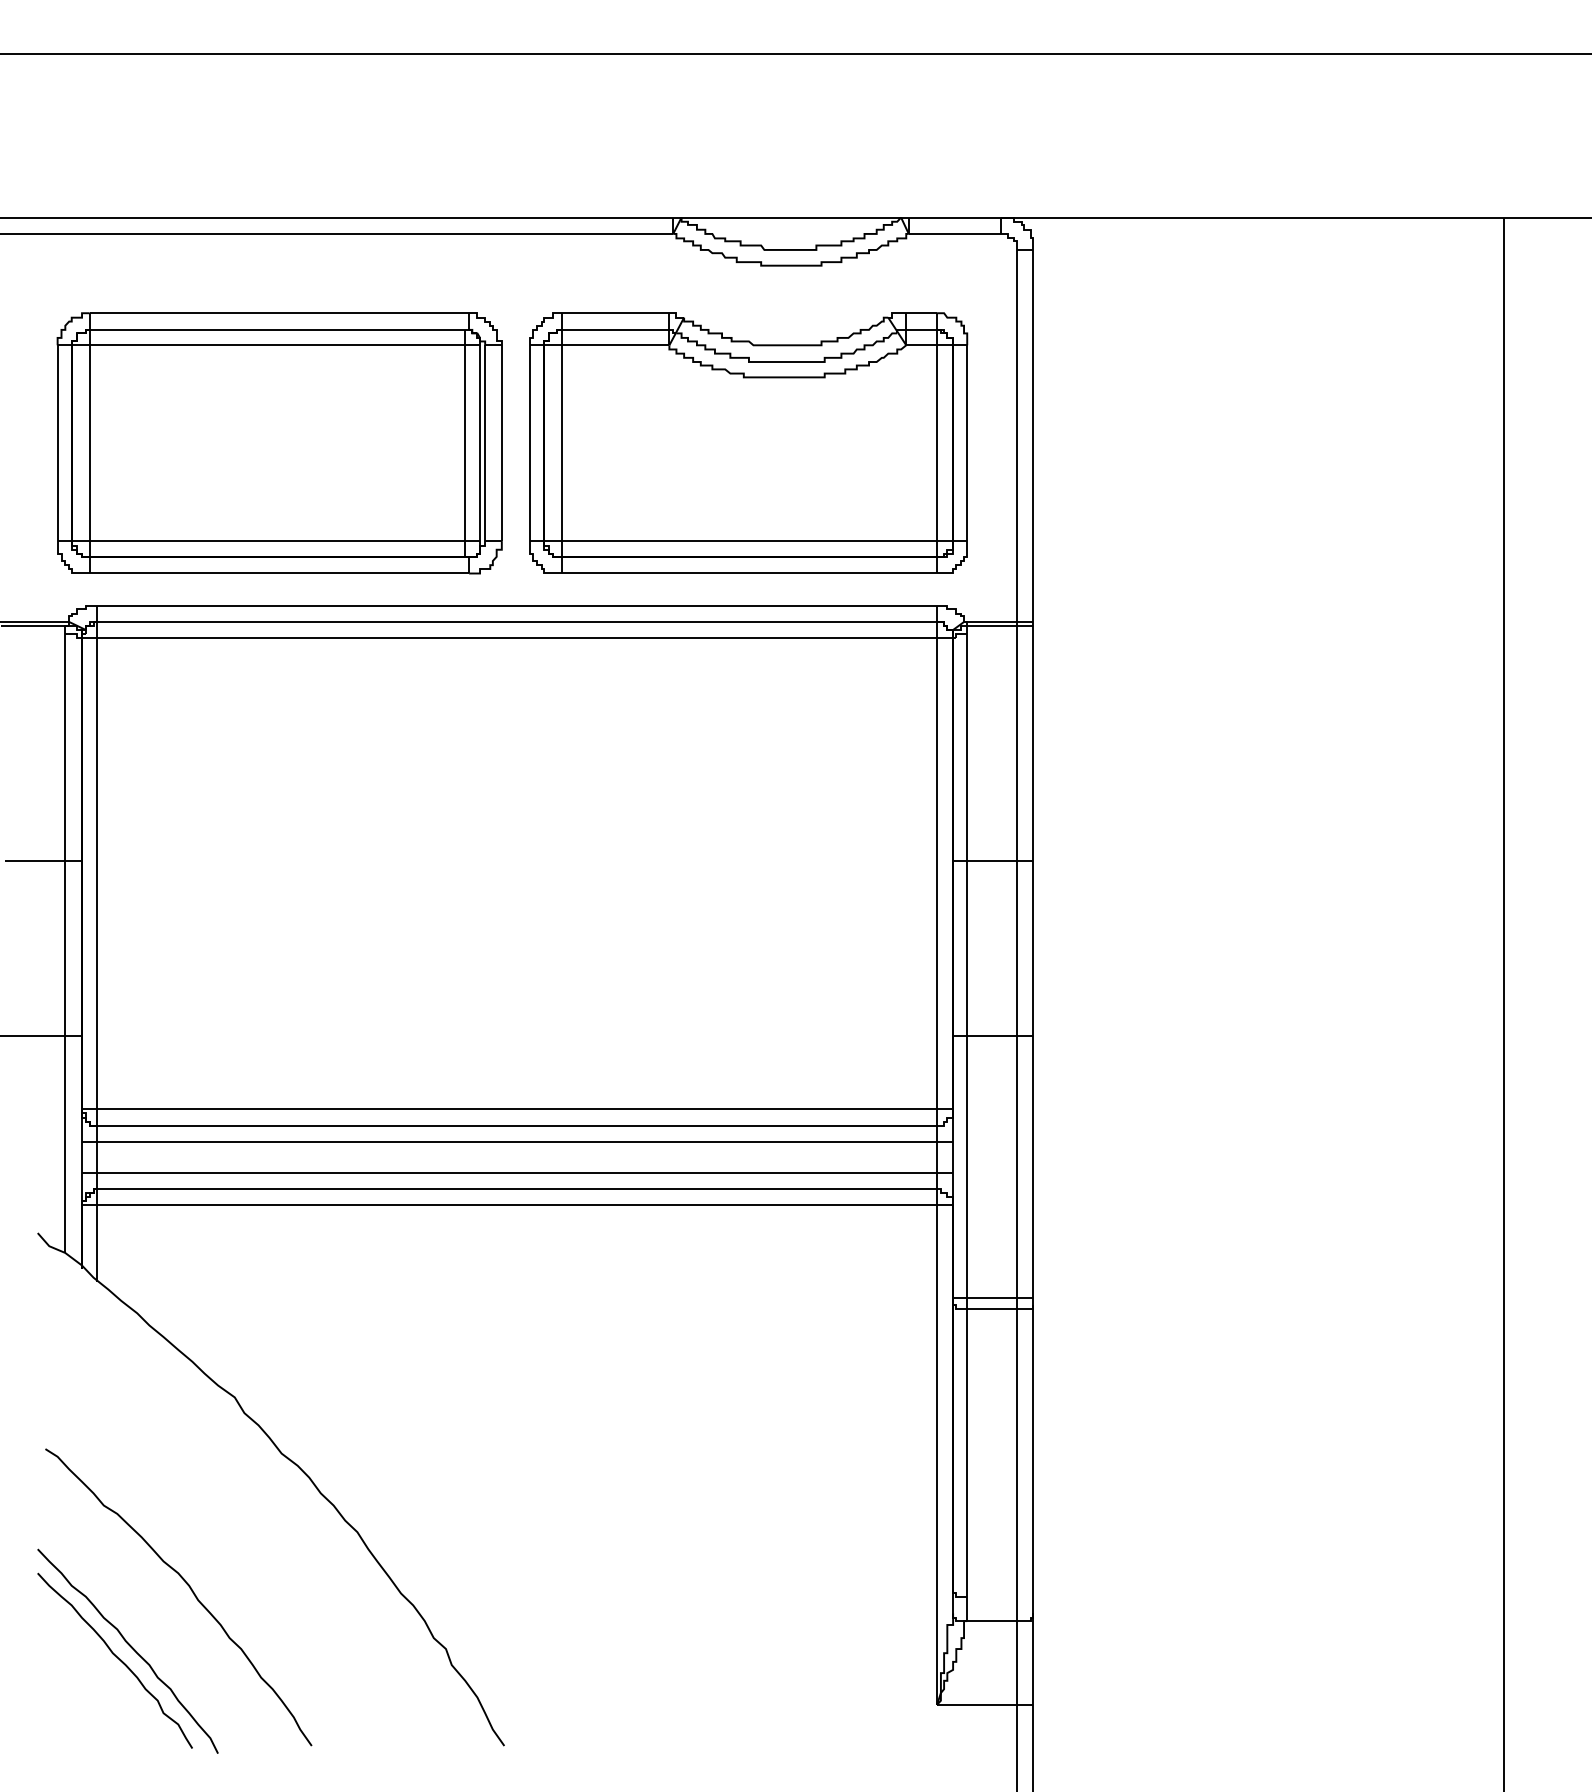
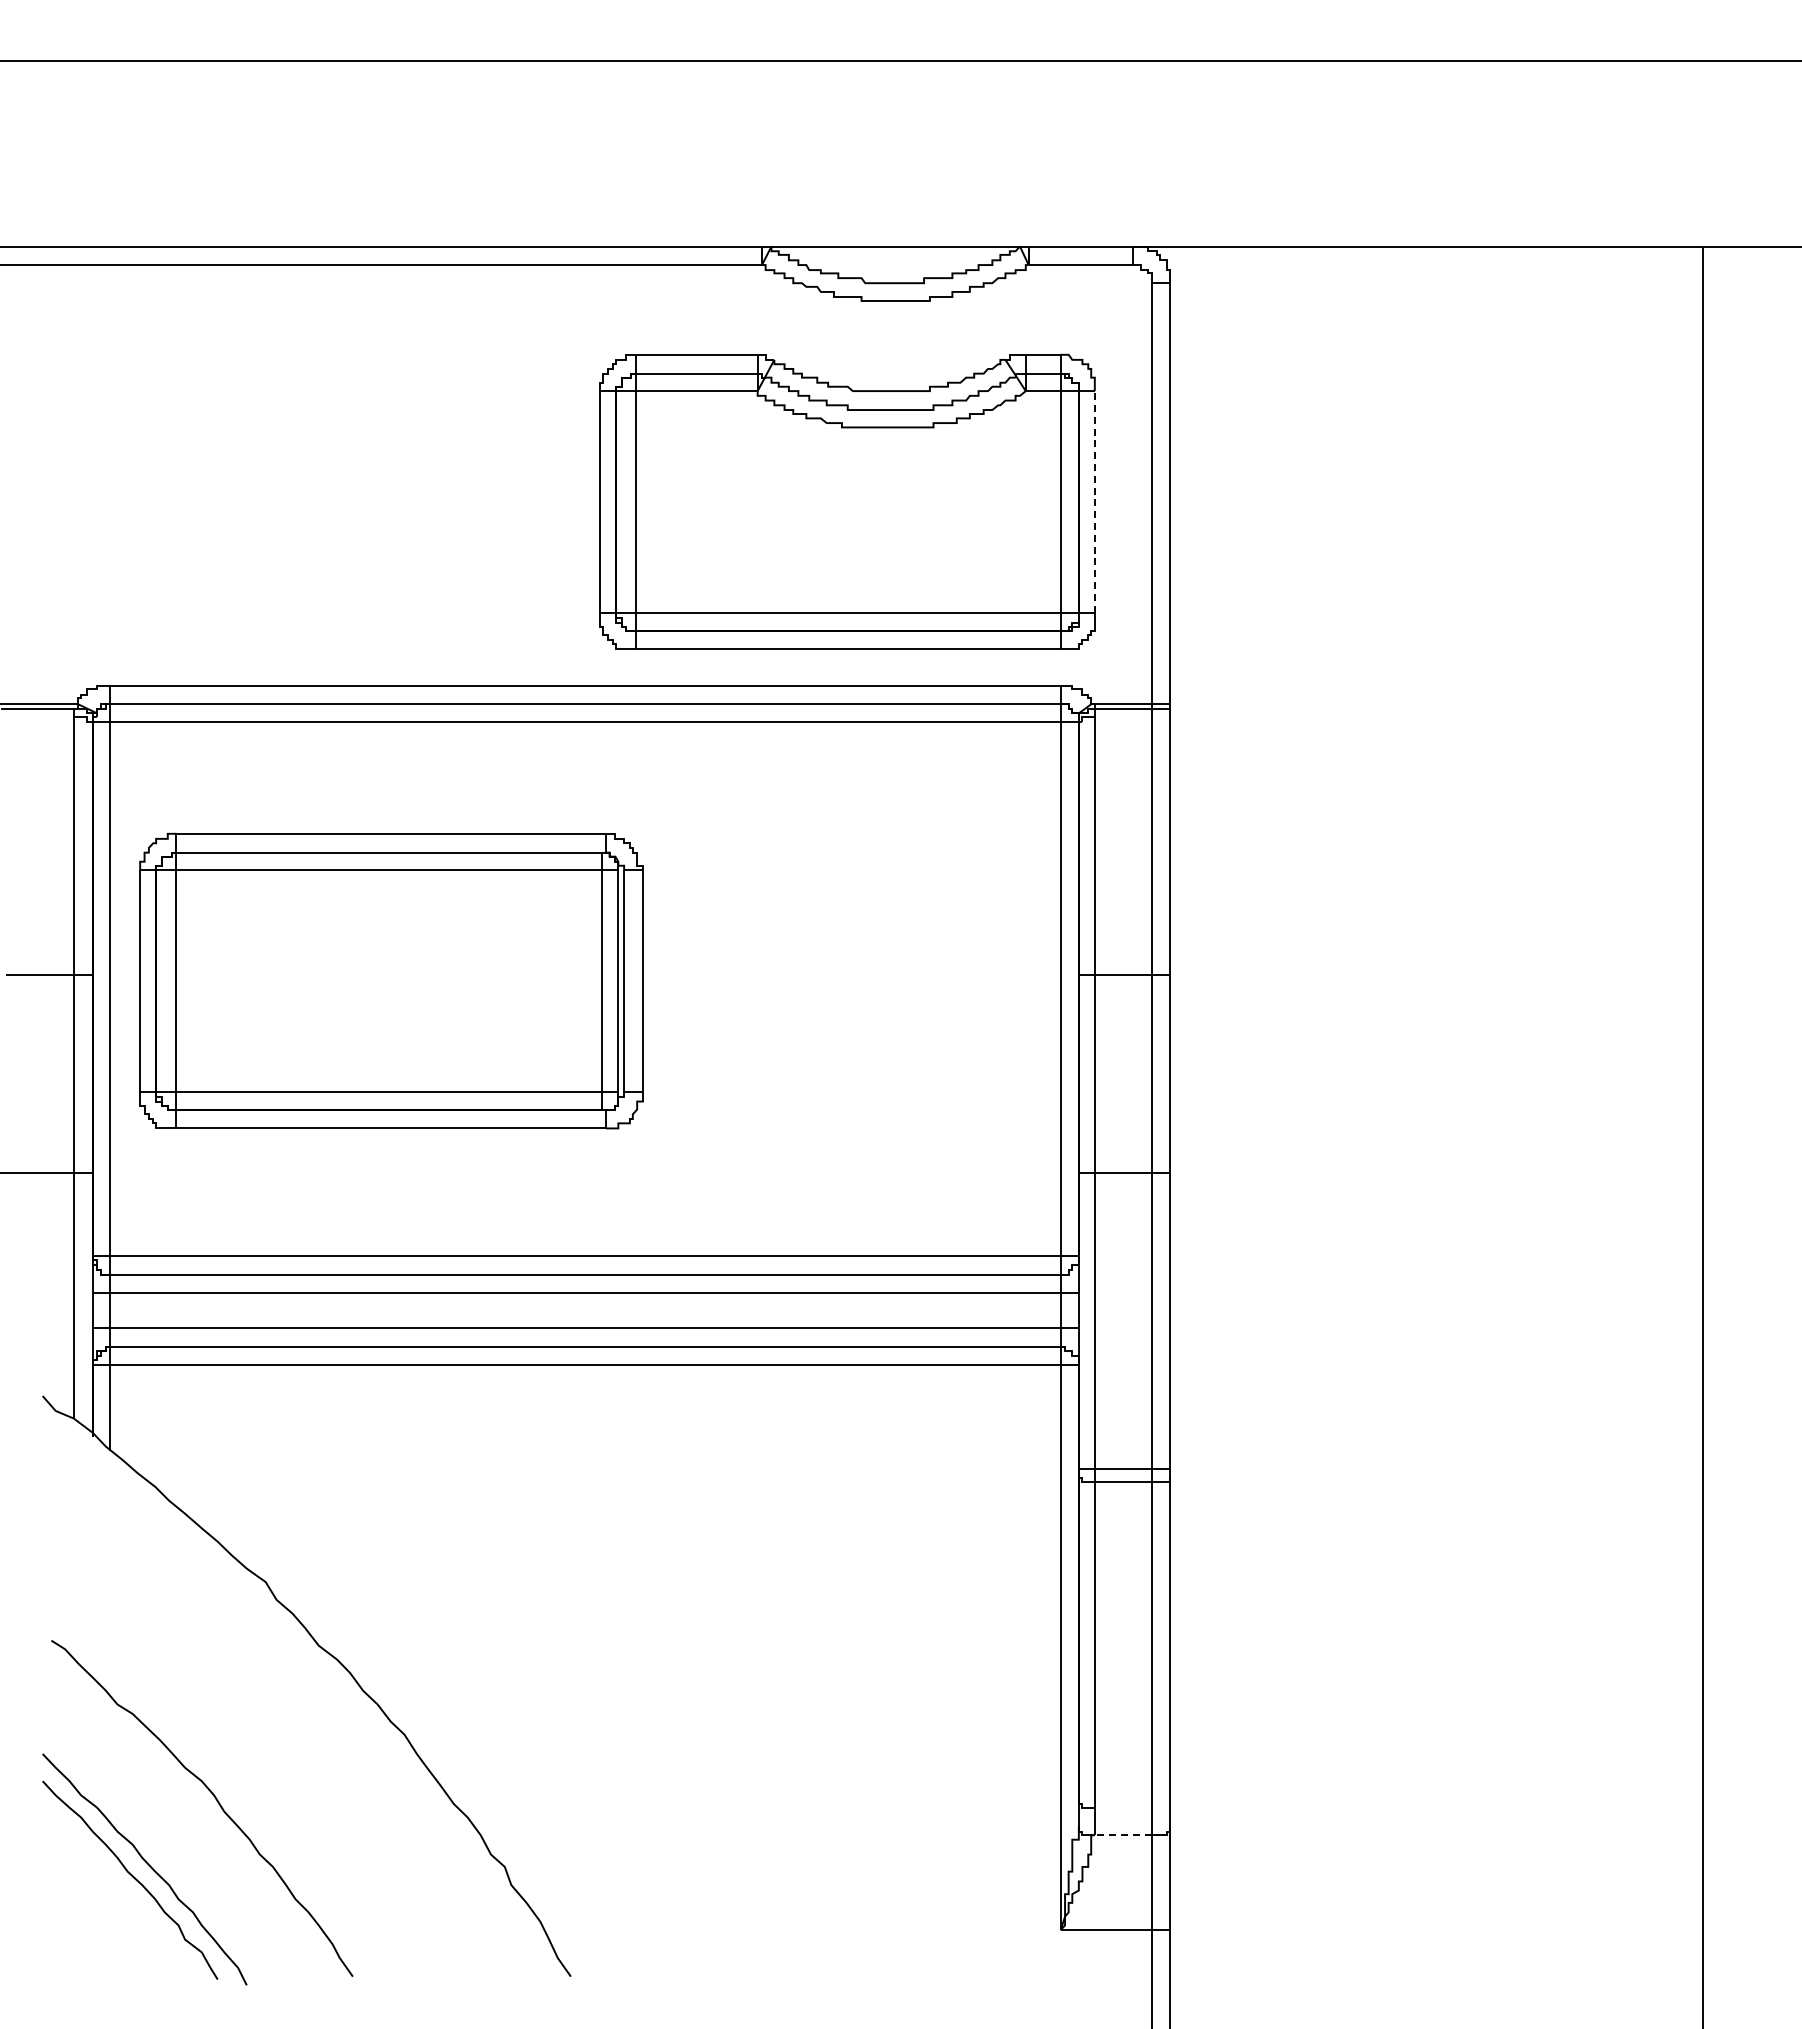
part: (279, 442) -> (391, 980), moved
line: (966, 442) -> (1094, 501), solid -> dashed
line: (991, 1621) -> (1122, 1835), solid -> dashed

